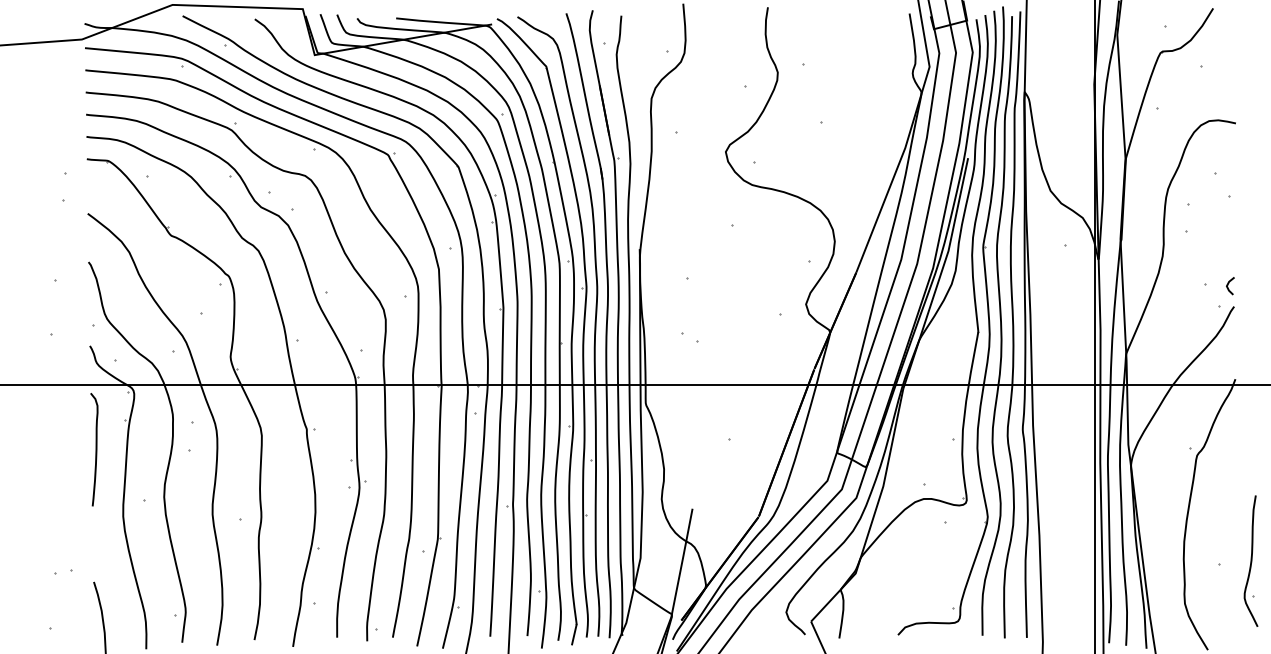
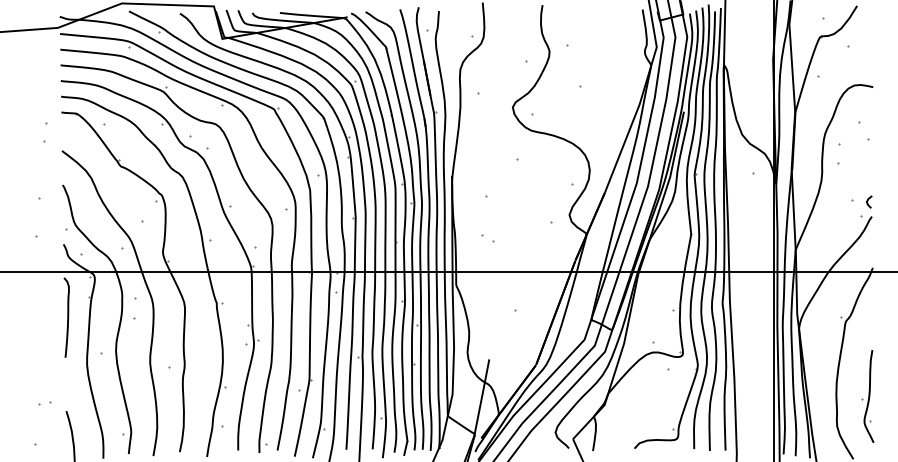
part: (1250, 560) -> (868, 395), moved

